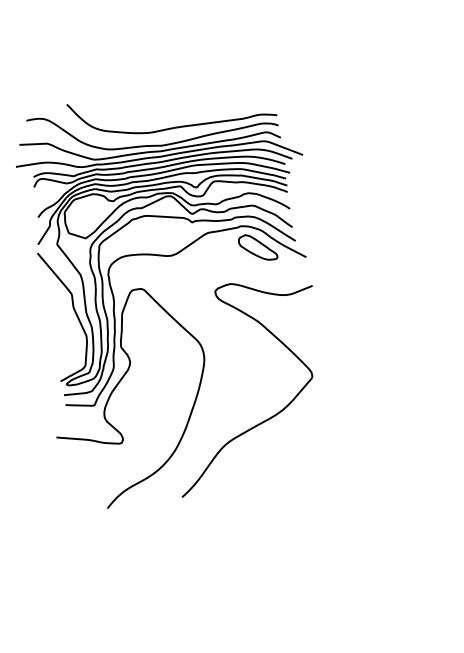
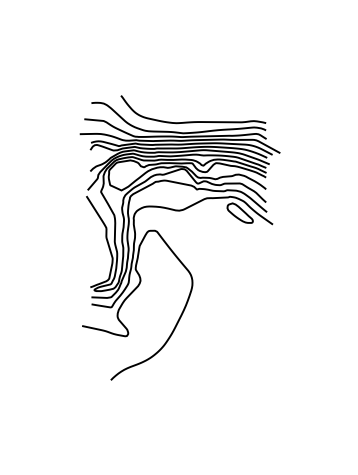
curve: (267, 417) -> (230, 332), removed

